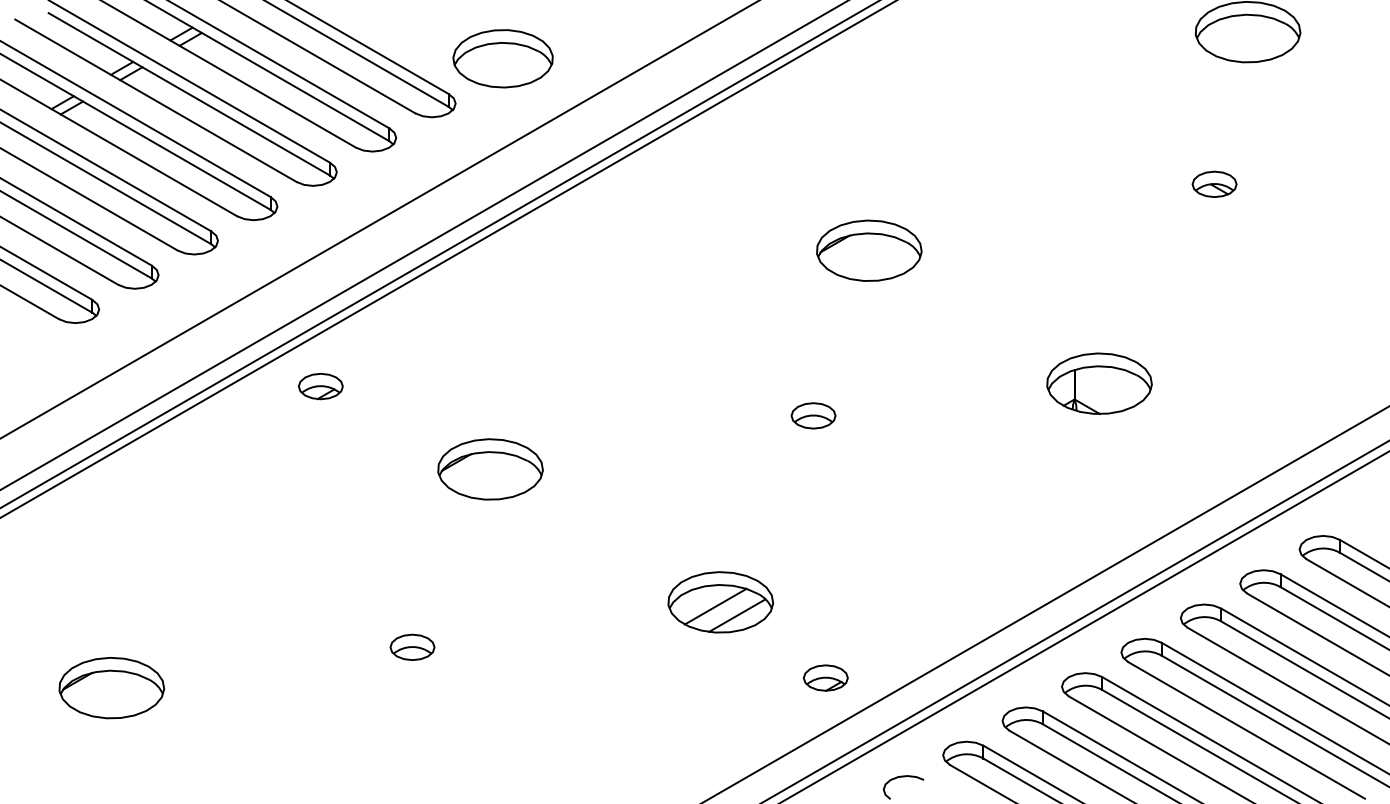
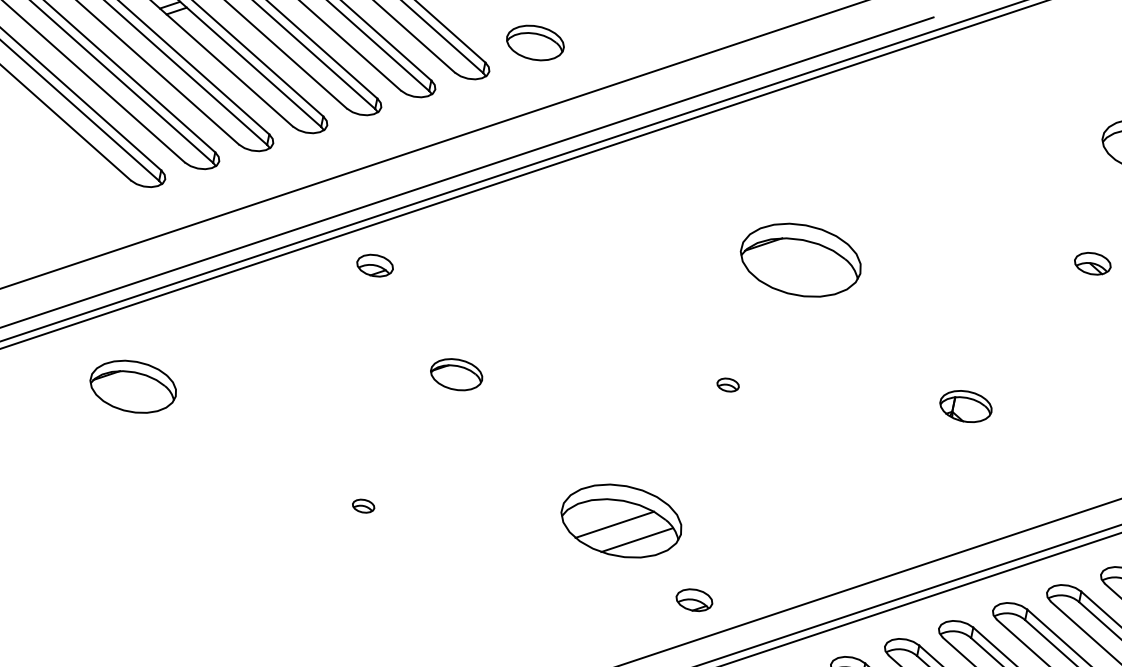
part: (502, 58) -> (534, 42), size x0.7
part: (869, 250) -> (801, 259), size x1.4
part: (1099, 383) -> (966, 406), size x0.6
part: (320, 386) -> (374, 265), moved
part: (813, 415) -> (728, 384), size x0.6
part: (490, 469) -> (456, 374), size x0.6
part: (720, 602) -> (621, 521), size x1.4
part: (412, 646) -> (363, 505), size x0.6
part: (111, 688) -> (133, 387), moved

